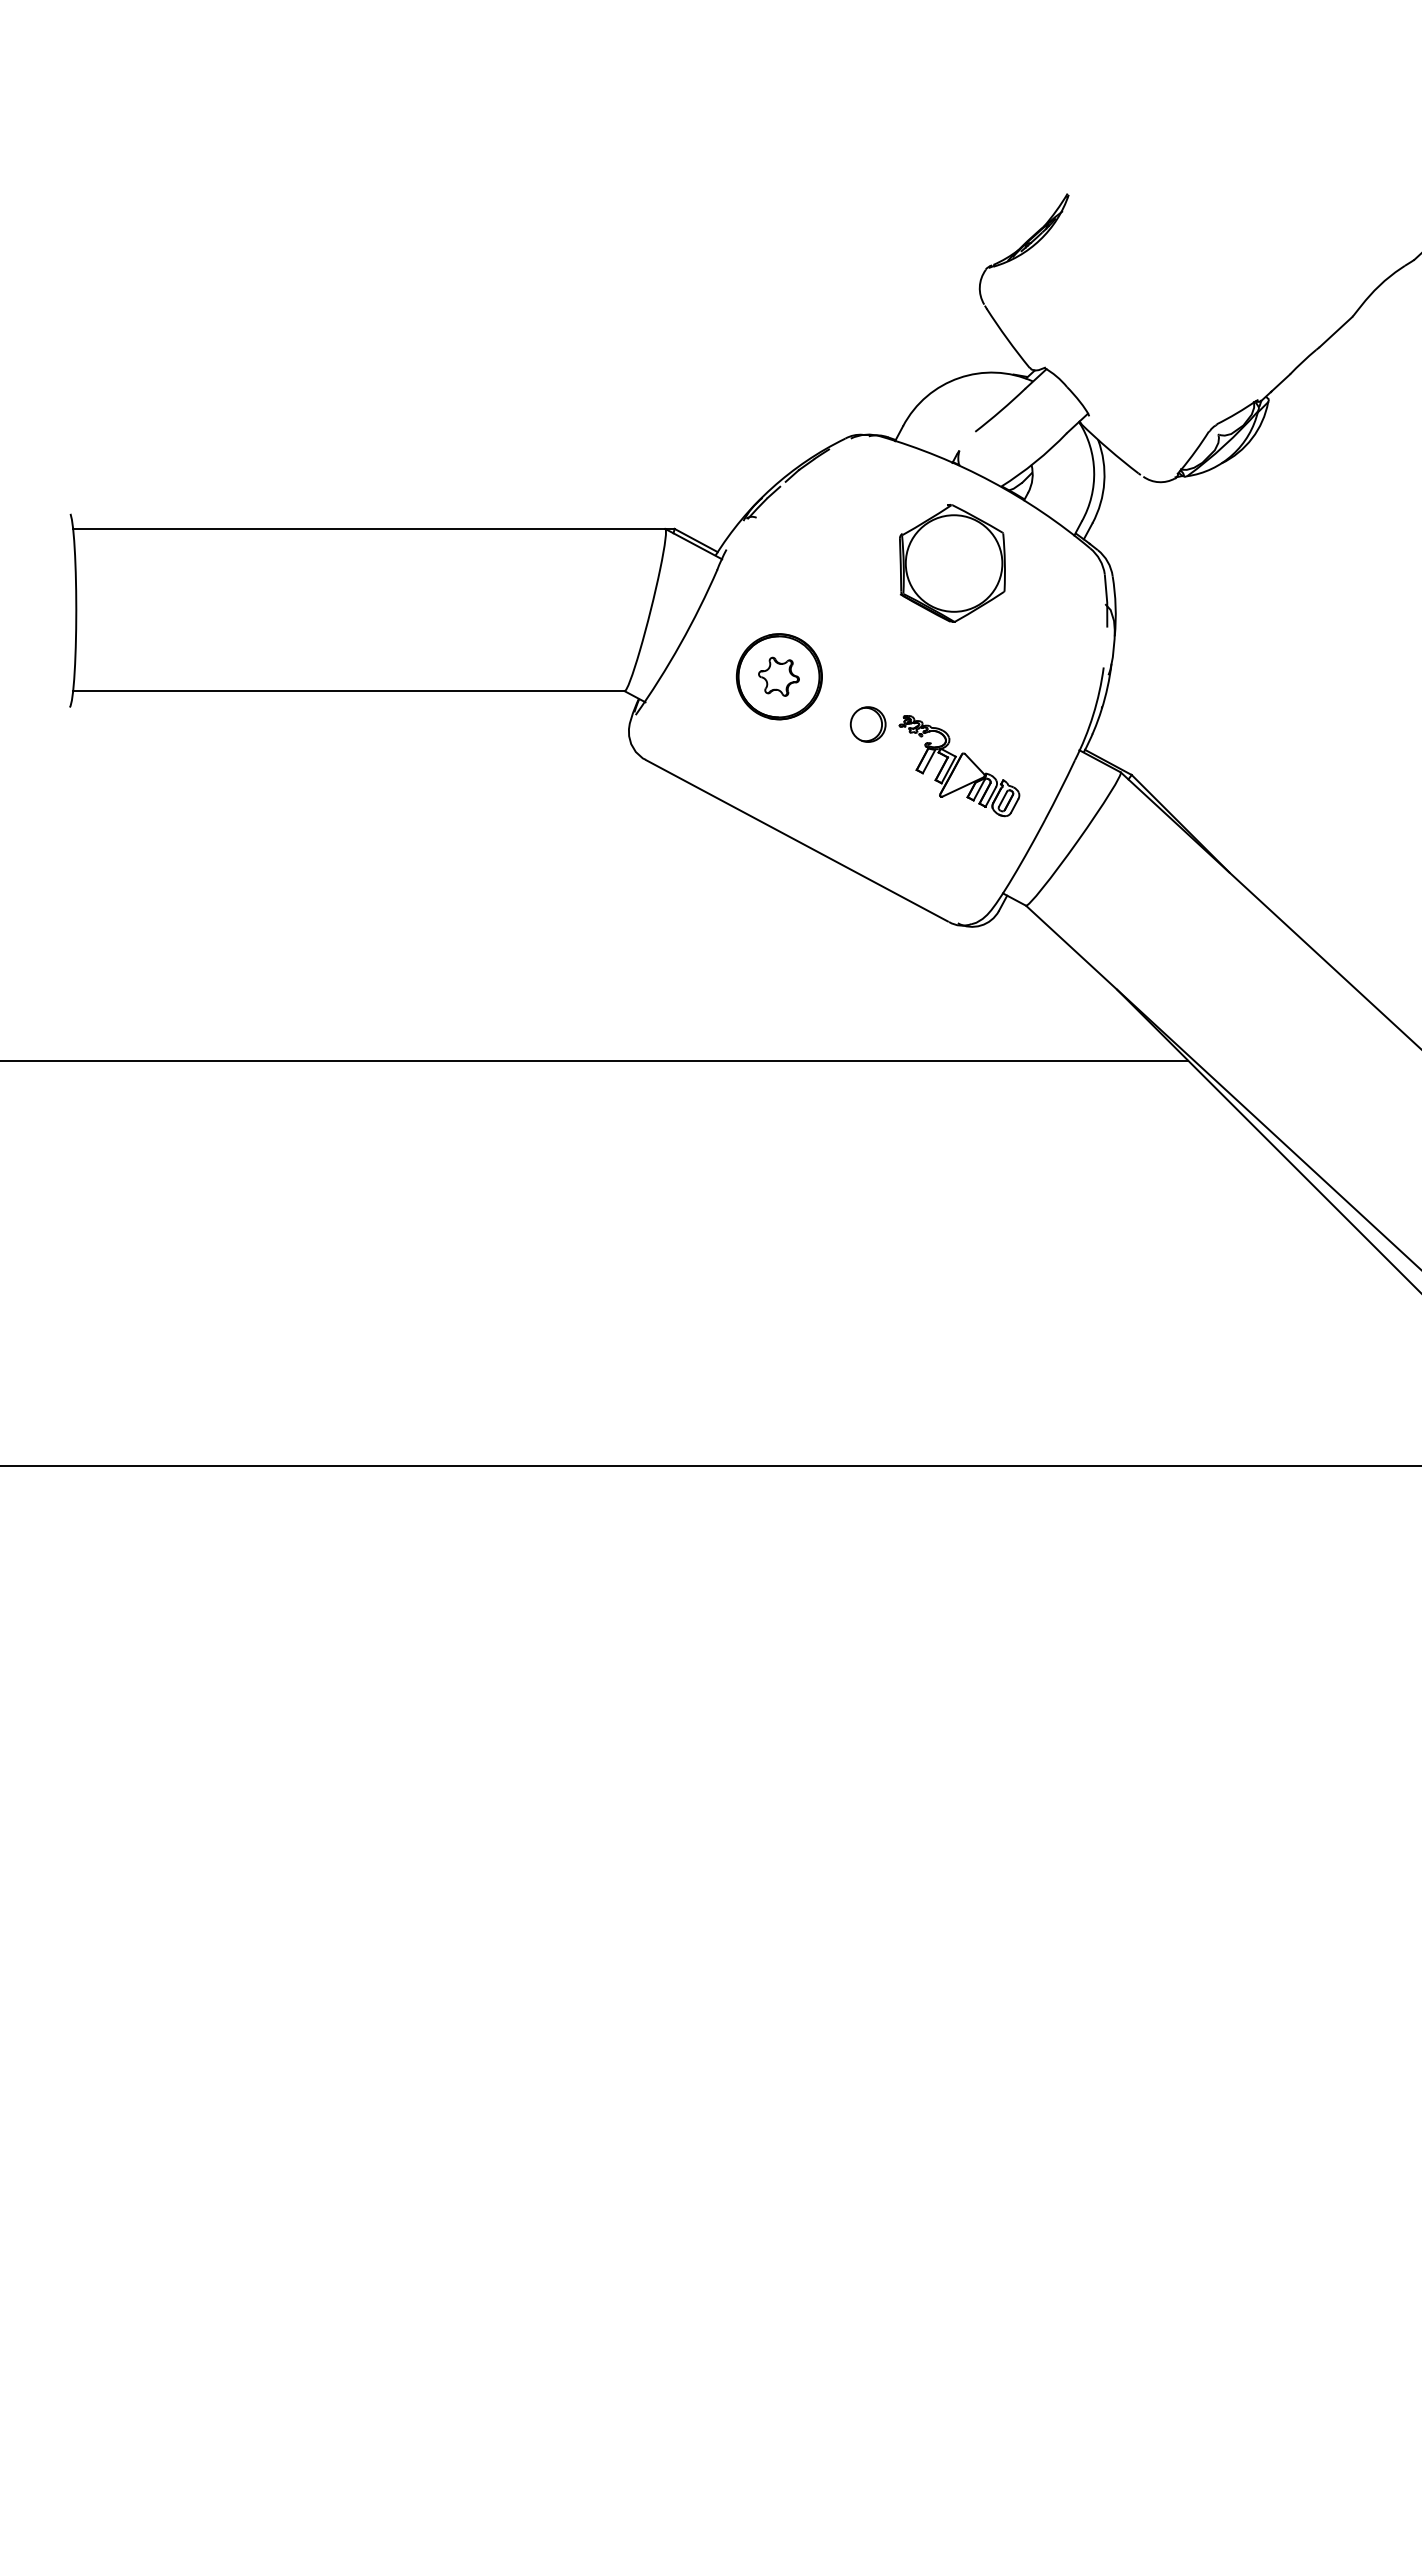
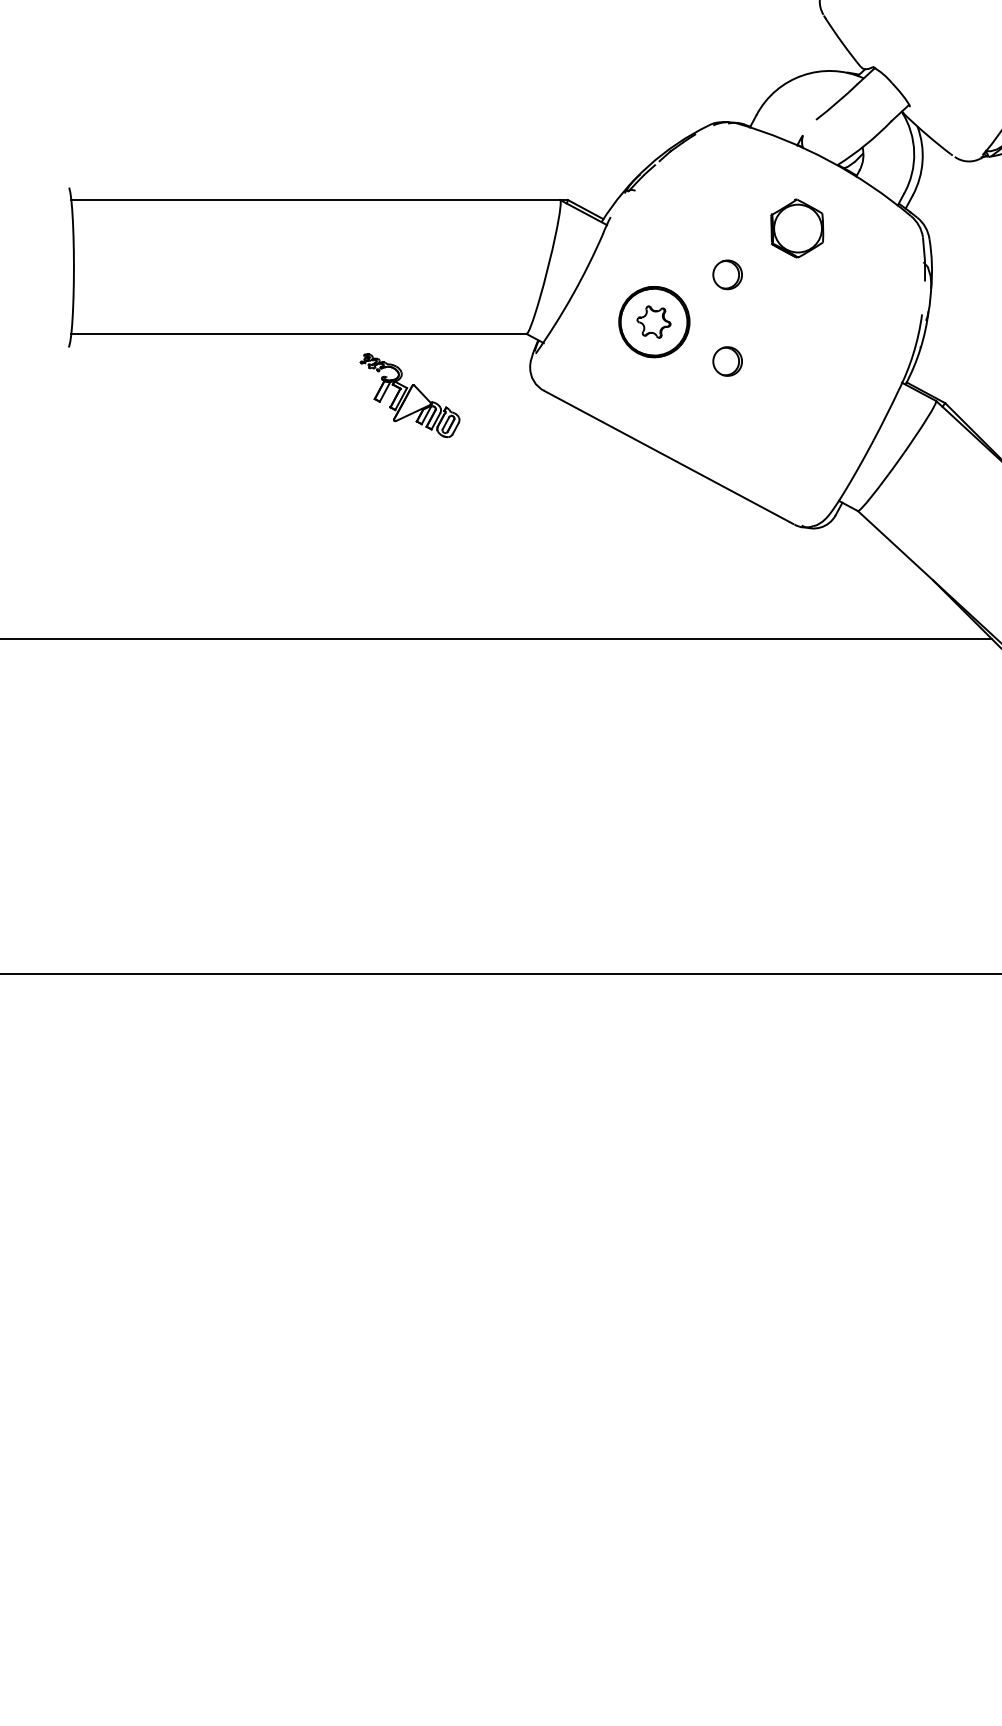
part: (952, 563) -> (797, 228), size x0.6
part: (867, 619) -> (727, 274), added
part: (959, 766) -> (410, 396), moved

